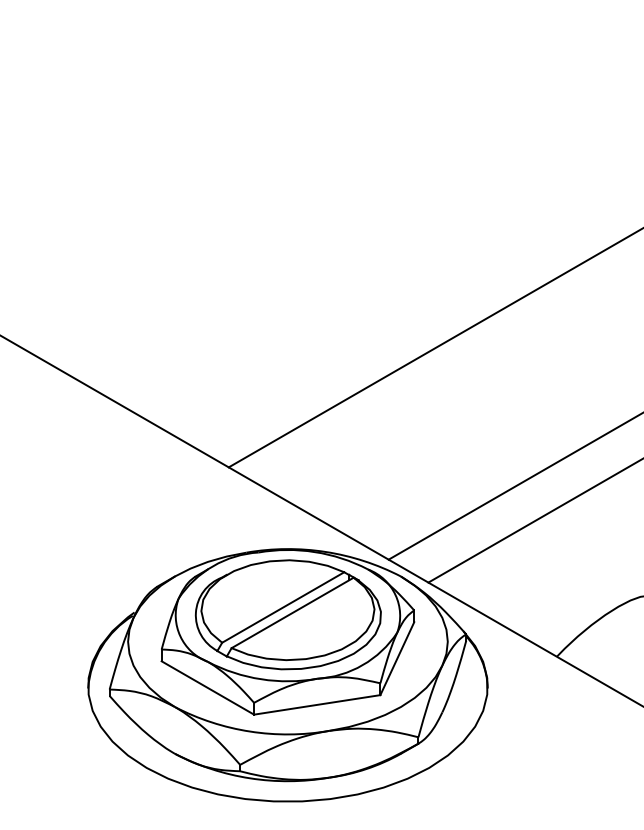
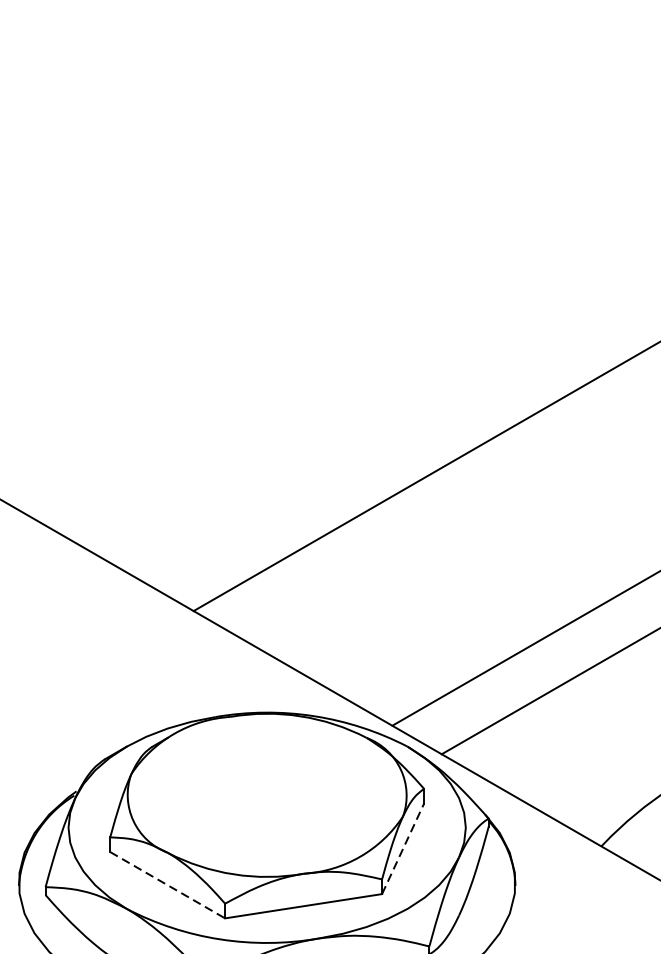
part: (287, 614) -> (266, 793), removed
line: (397, 658) -> (403, 848), solid -> dashed
line: (208, 688) -> (168, 885), solid -> dashed

